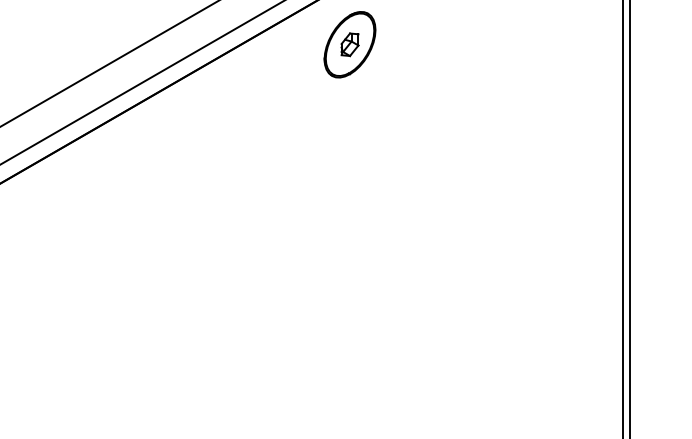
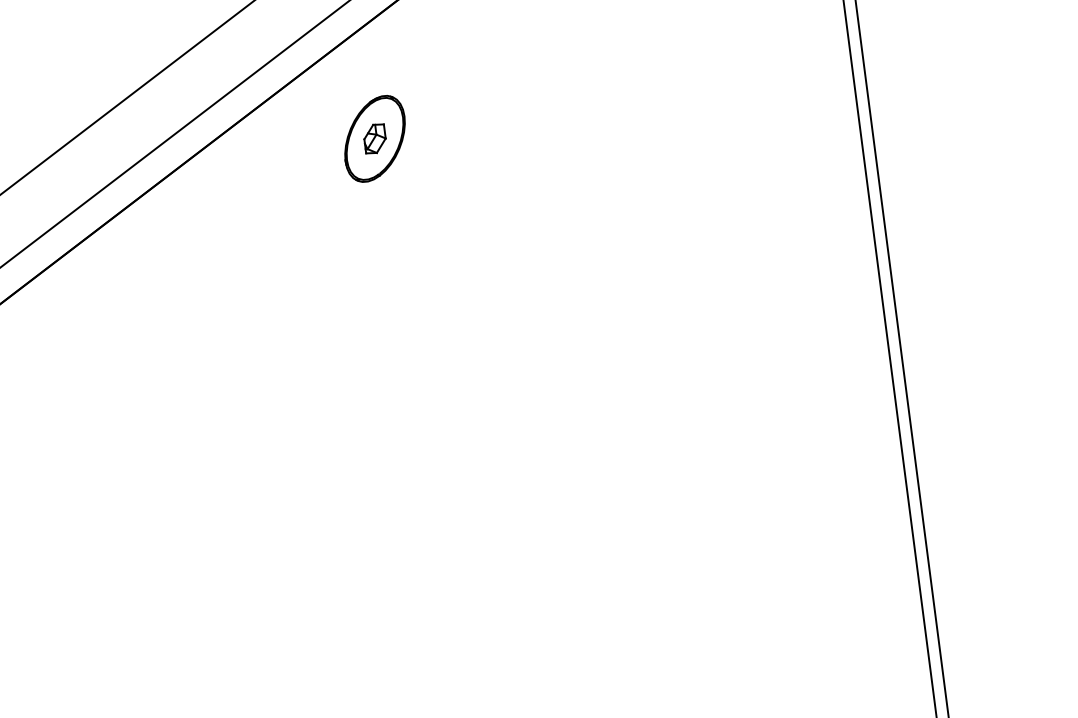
part: (350, 44) -> (375, 138), size x0.71

